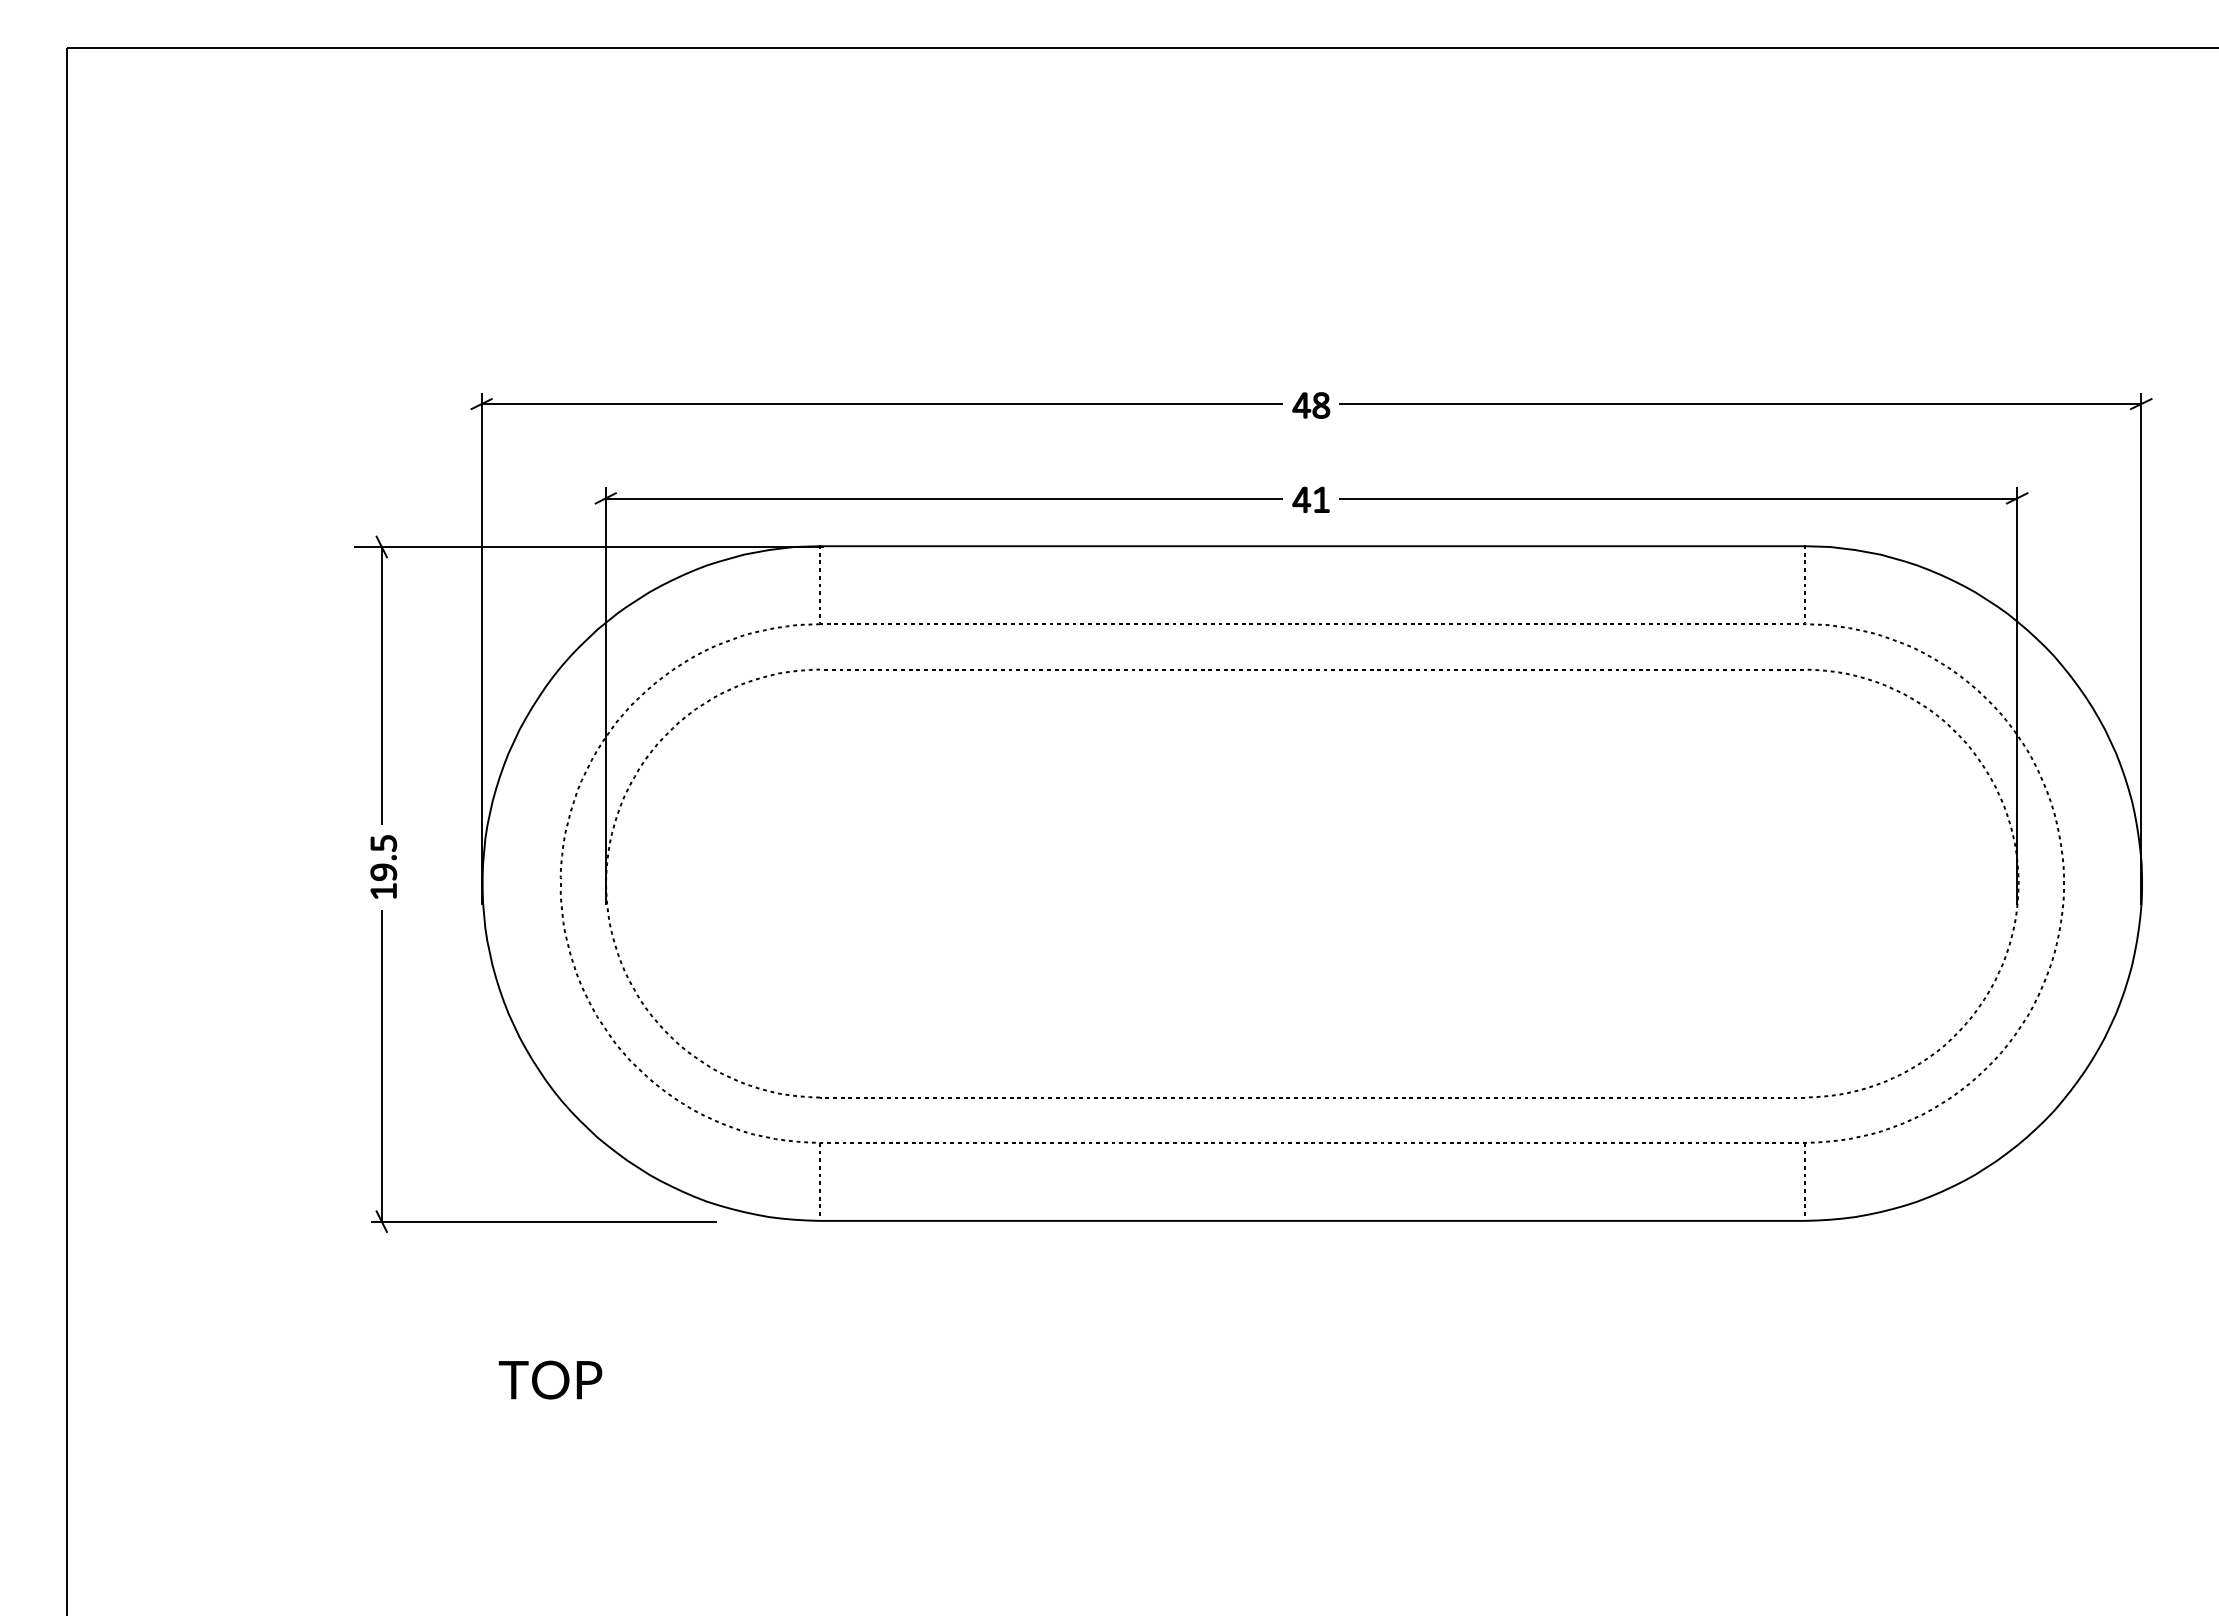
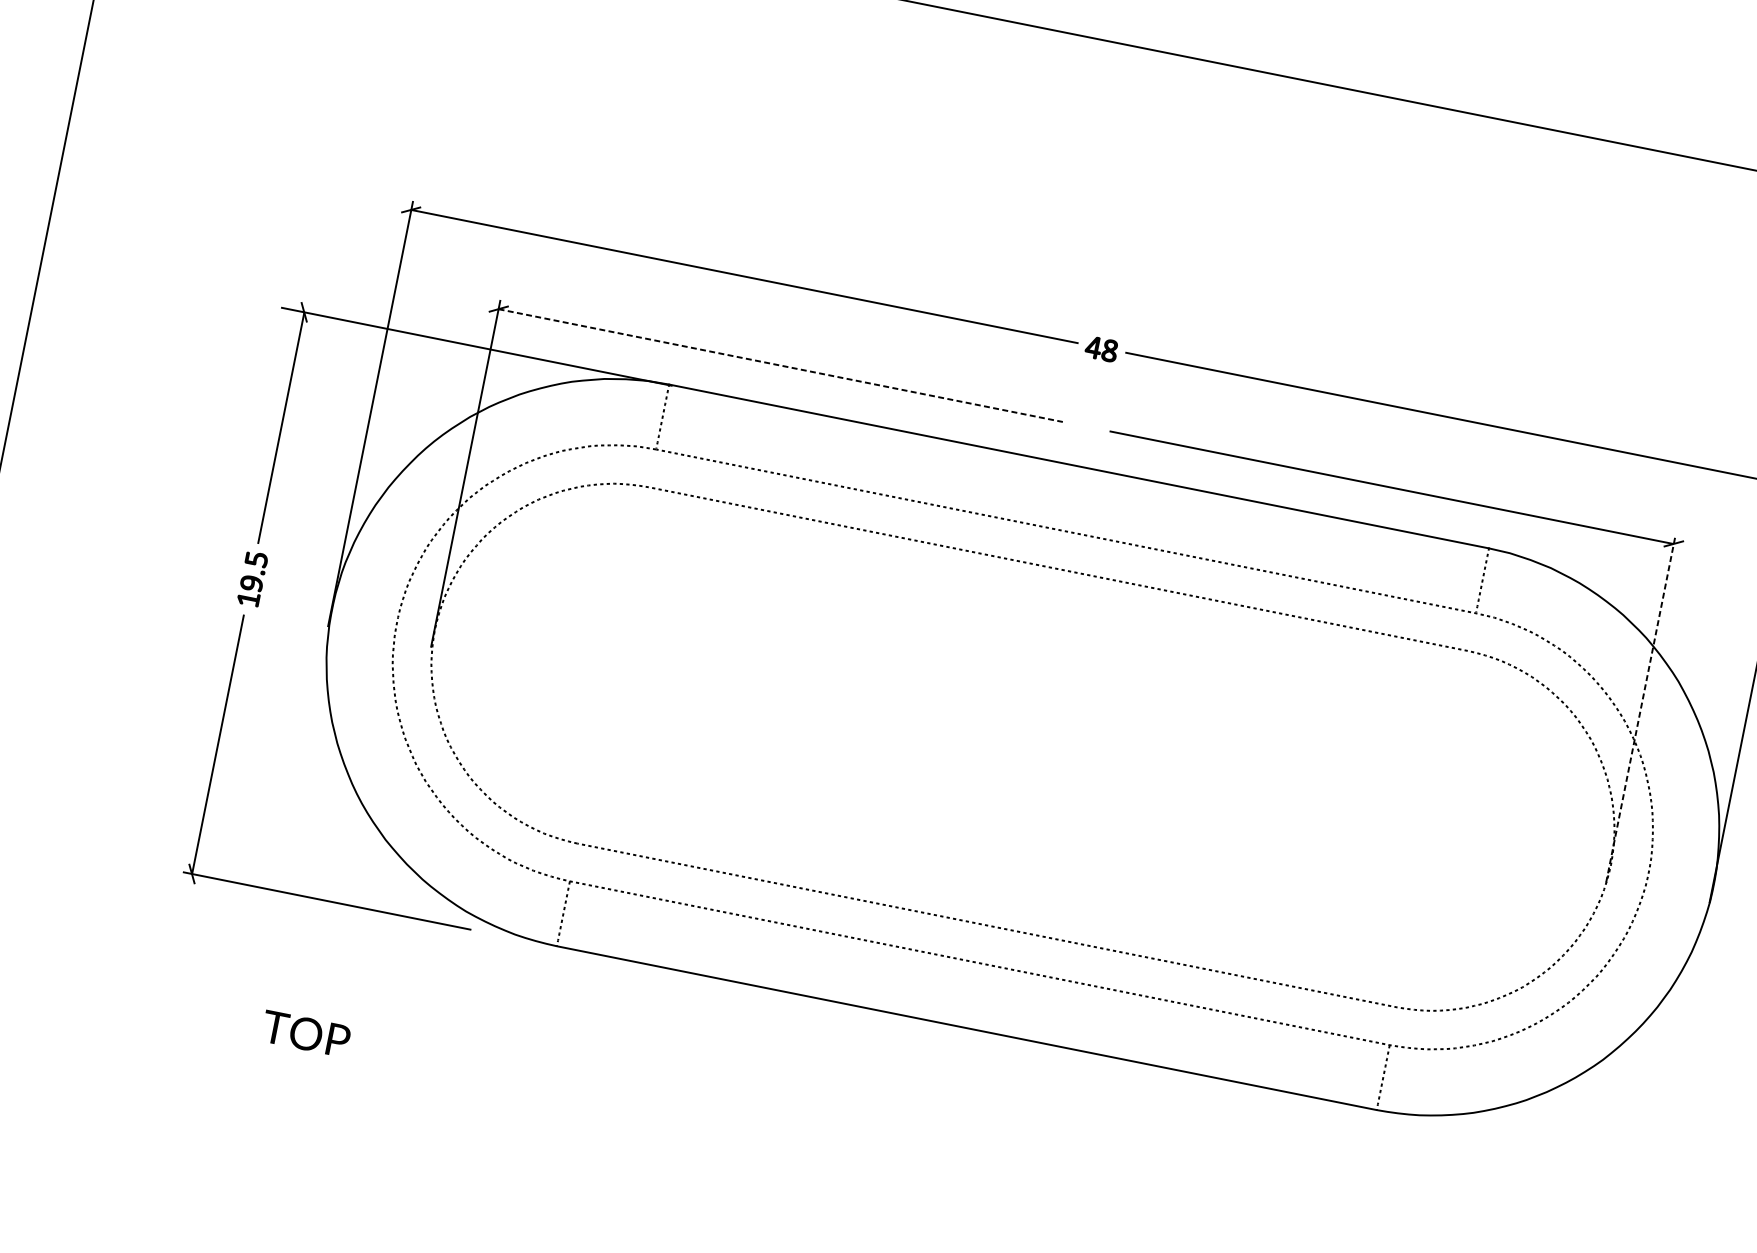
line: (944, 498) -> (780, 365), solid -> dashed
part: (1310, 499) -> (1085, 427), removed
line: (2017, 696) -> (1641, 708), solid -> dashed

